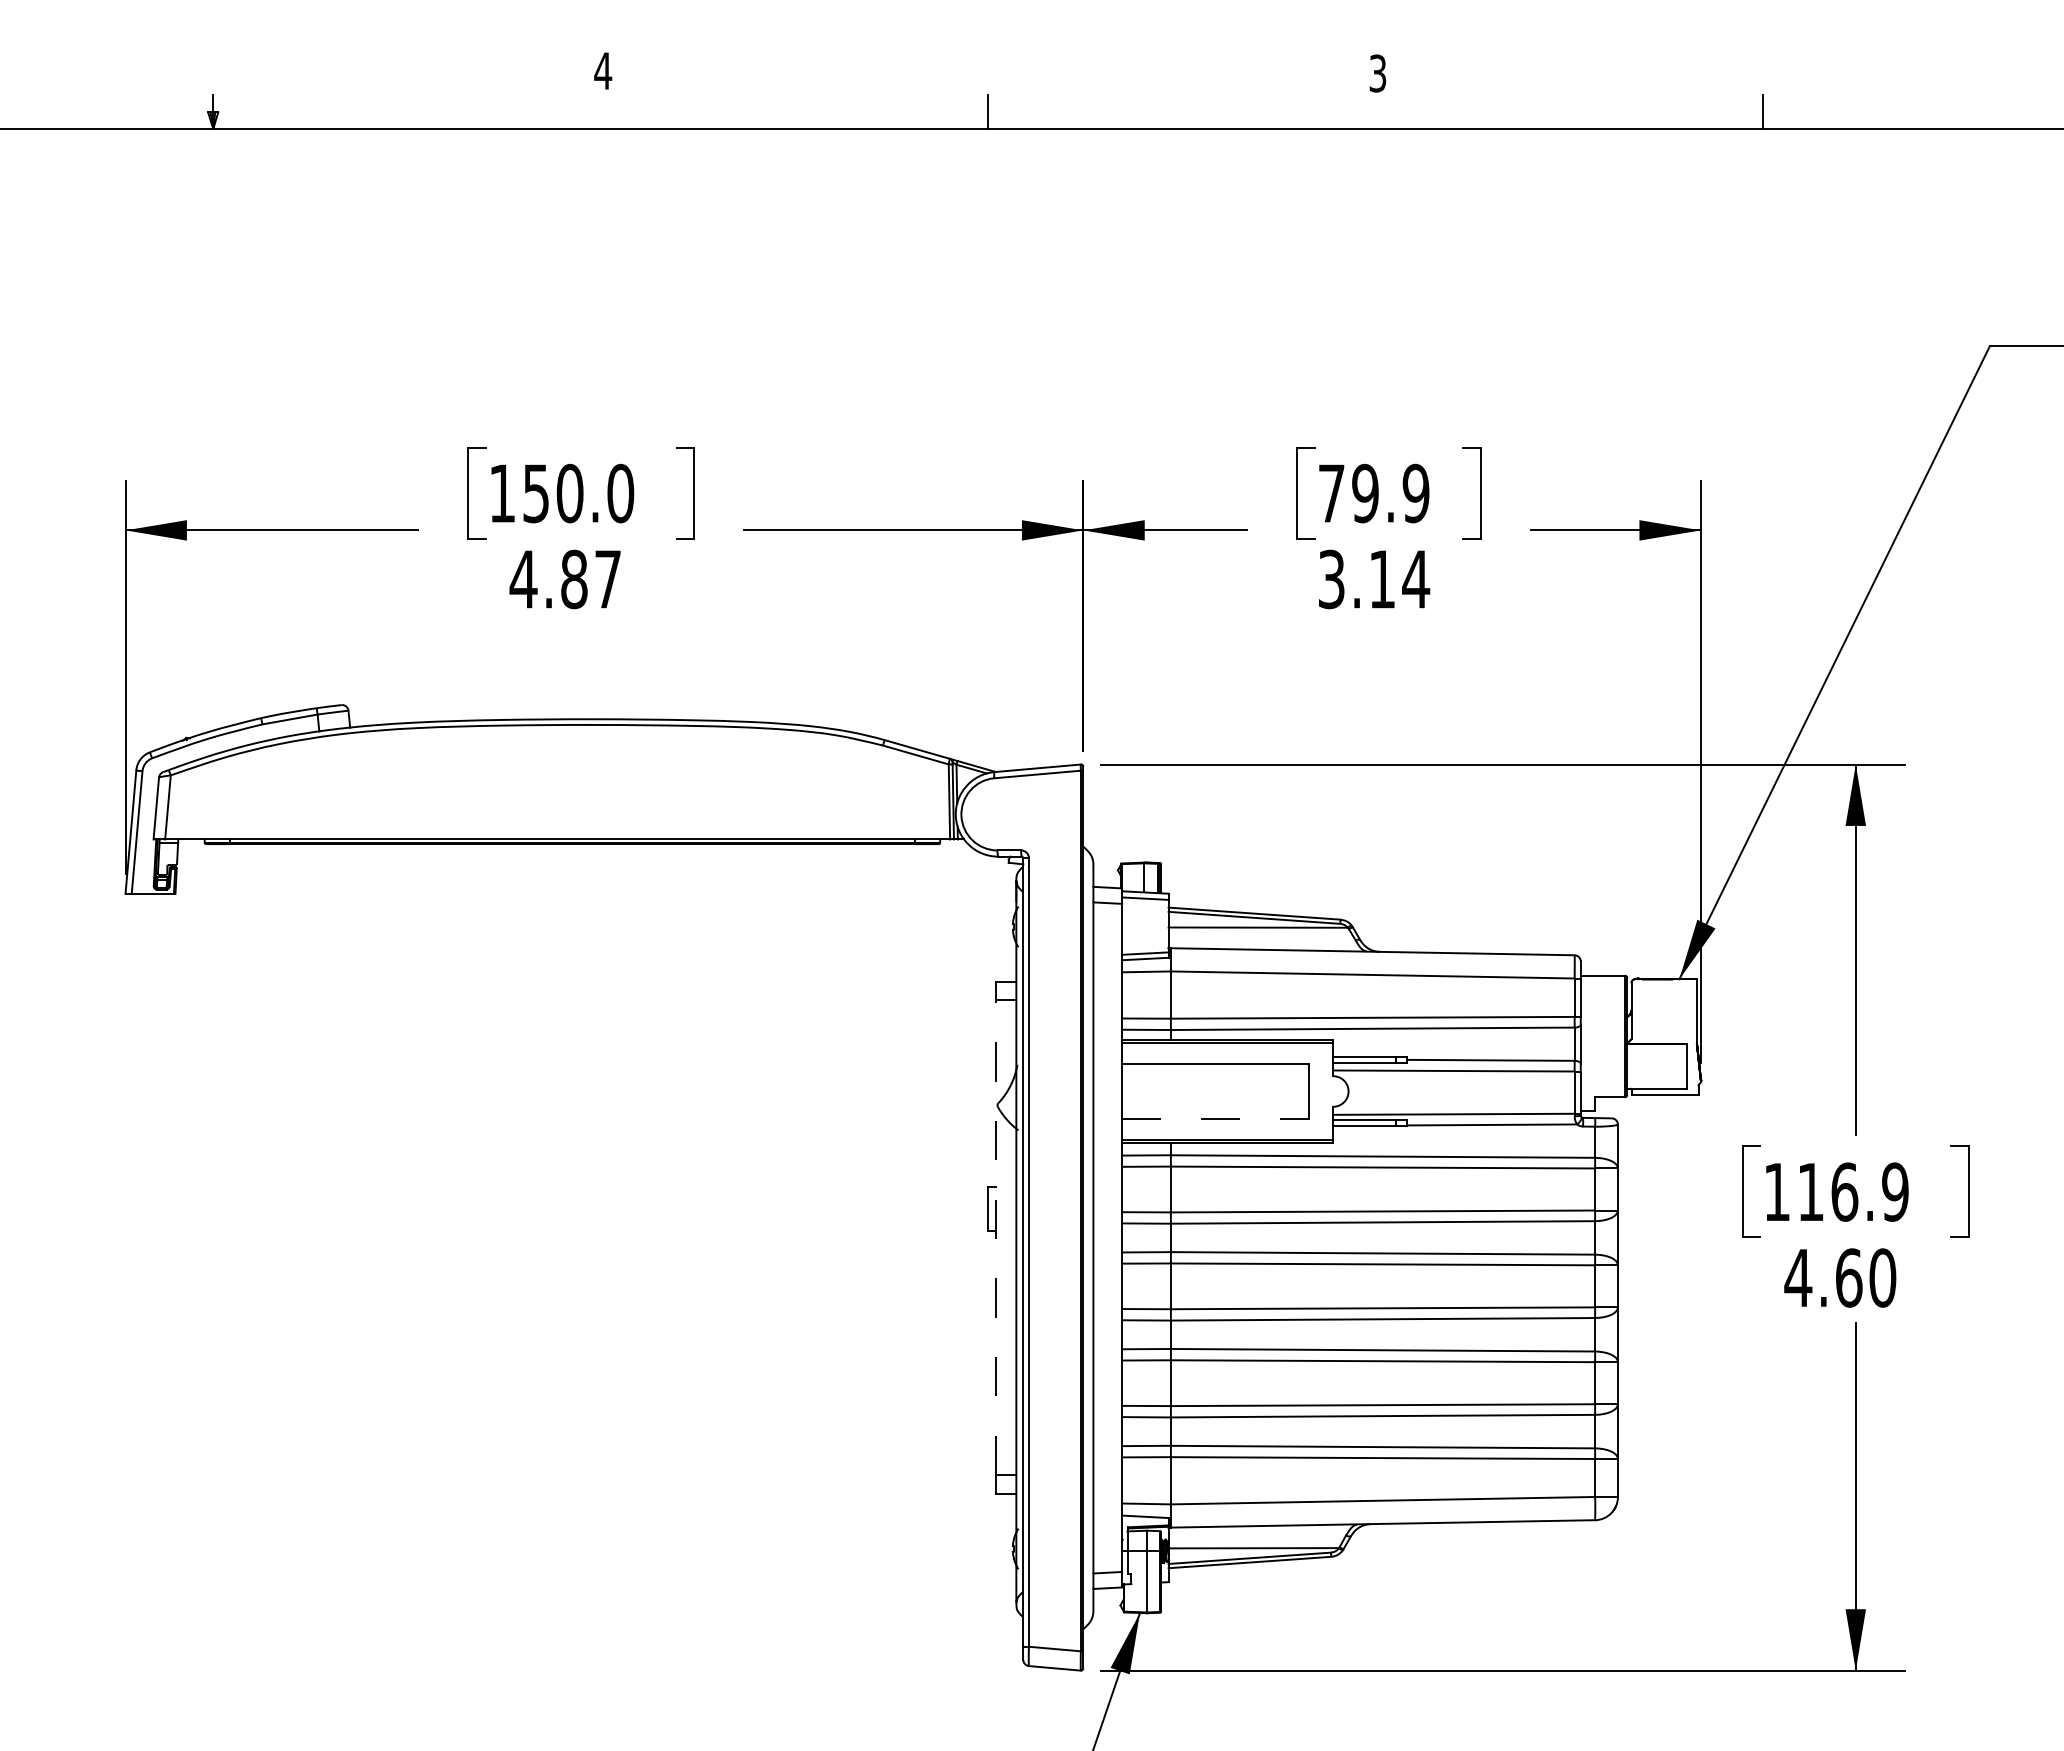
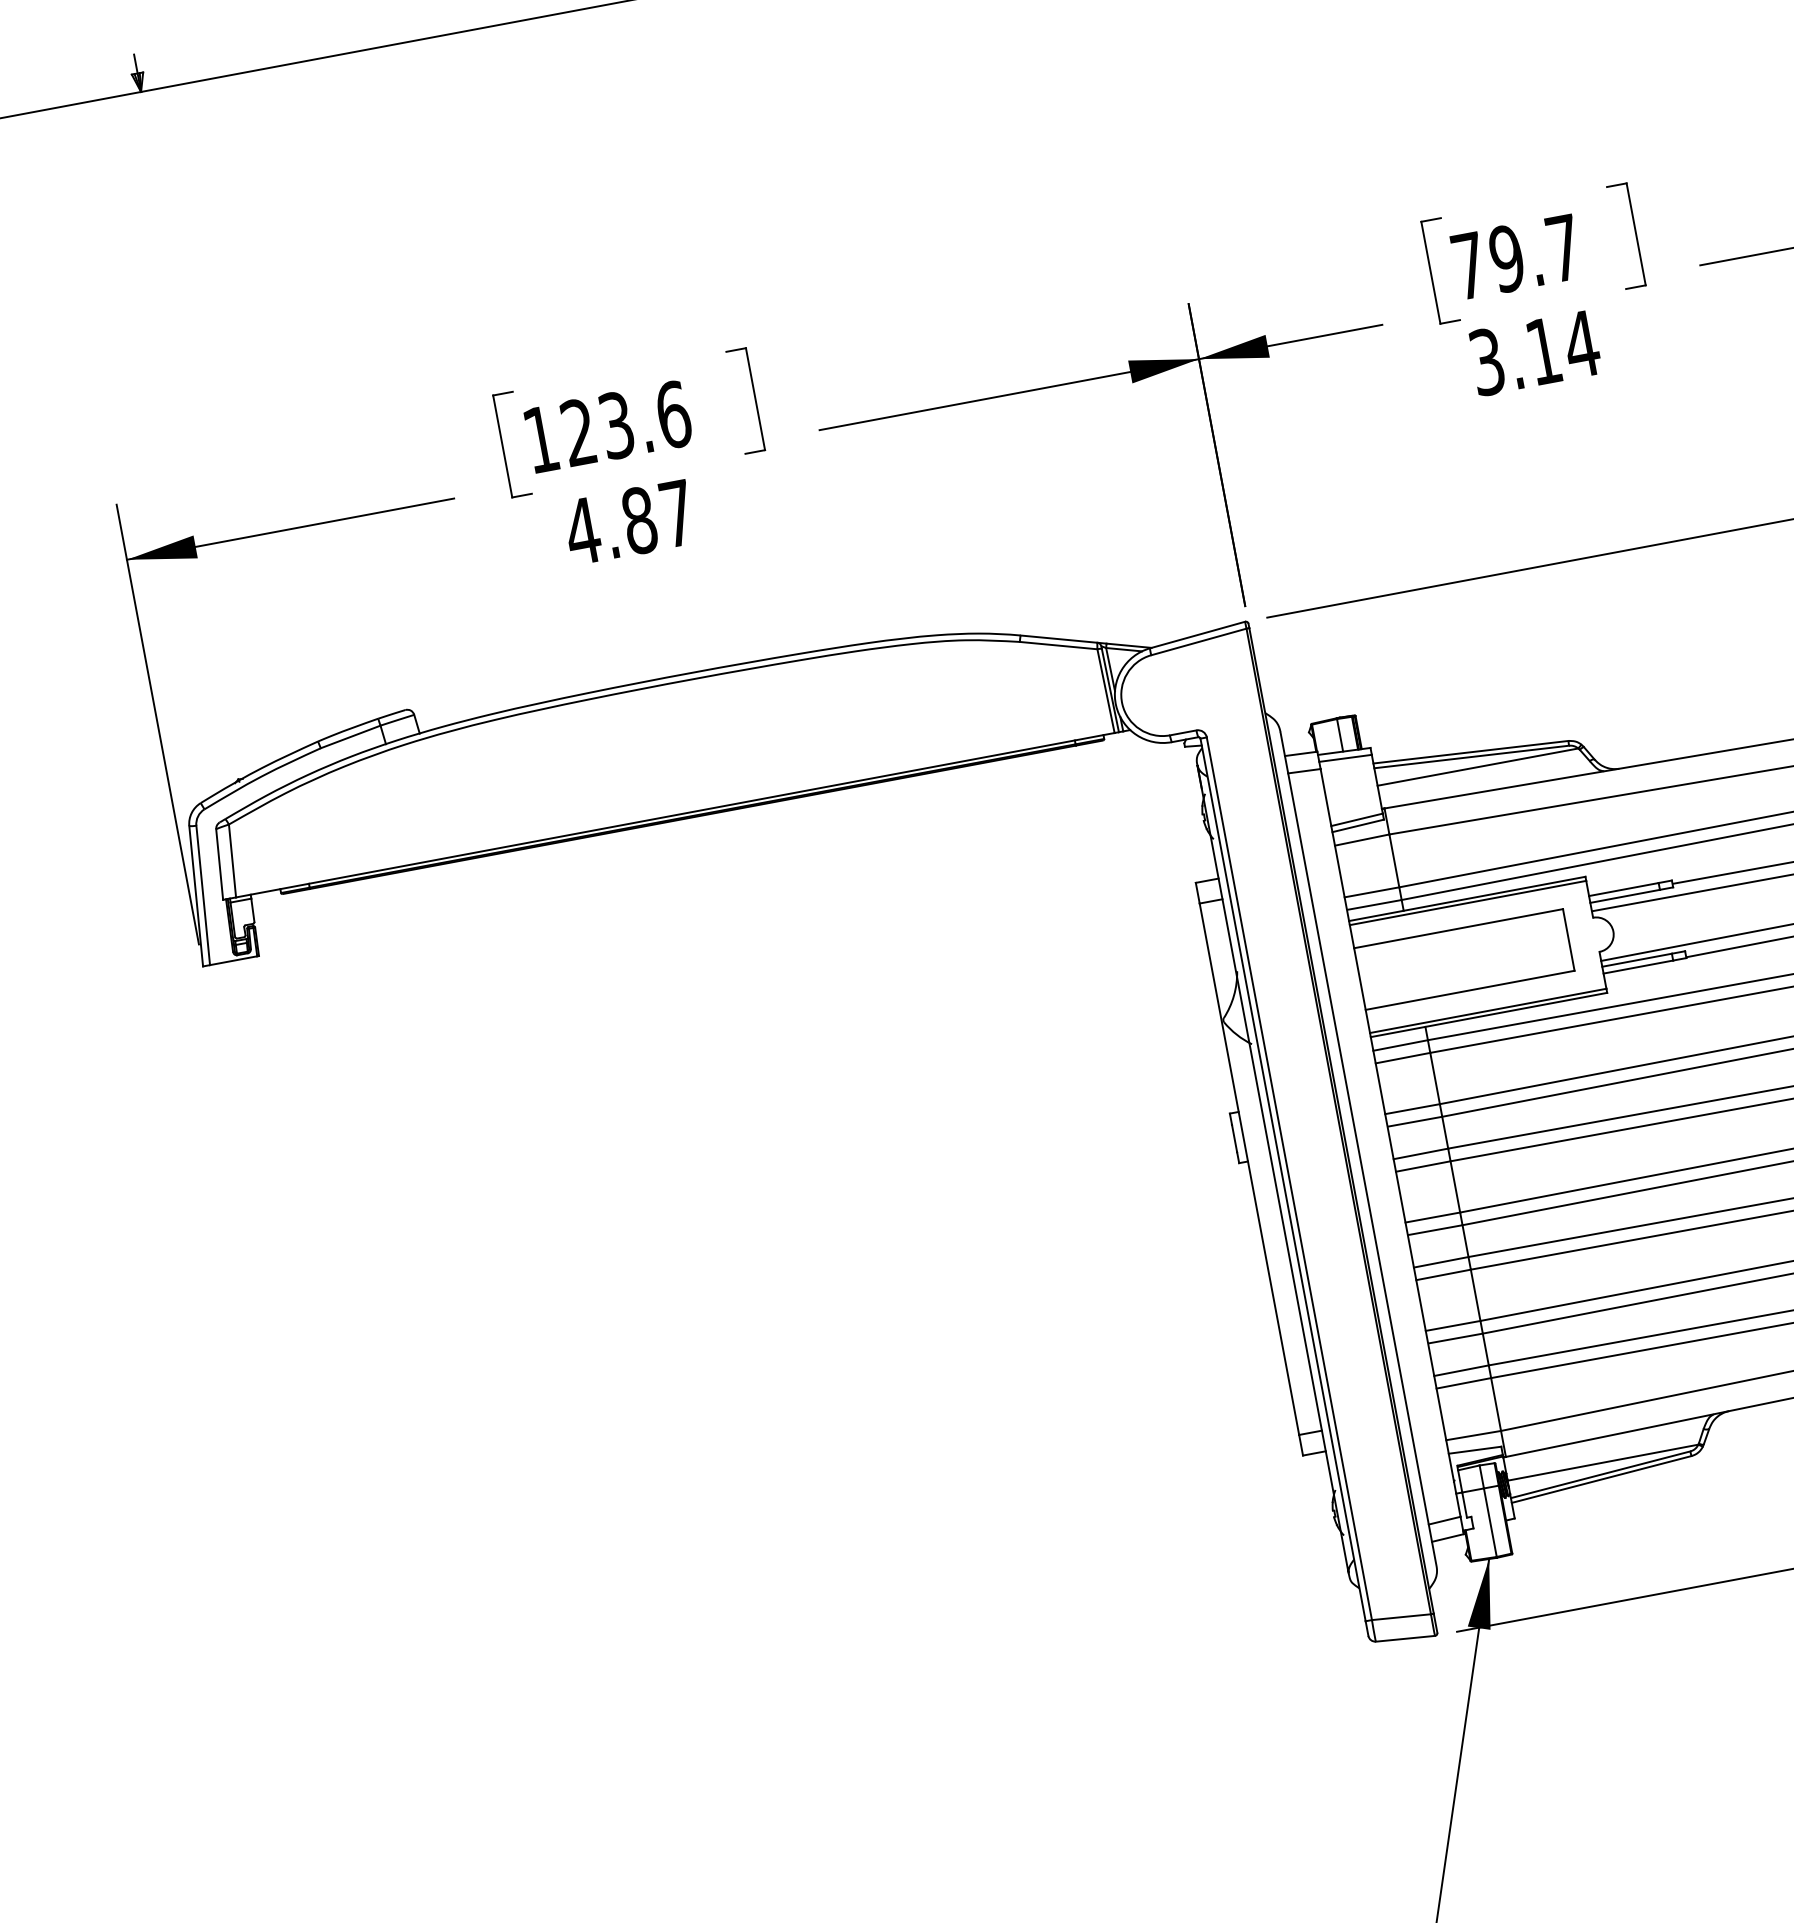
text: (578, 493) -> (626, 423), 150.0 -> 123.6
text: (1415, 493) -> (1563, 248), 79.9 -> 79.7
line: (1215, 1119) -> (1470, 990), dashed -> solid
line: (996, 1237) -> (1249, 1168), dashed -> solid

